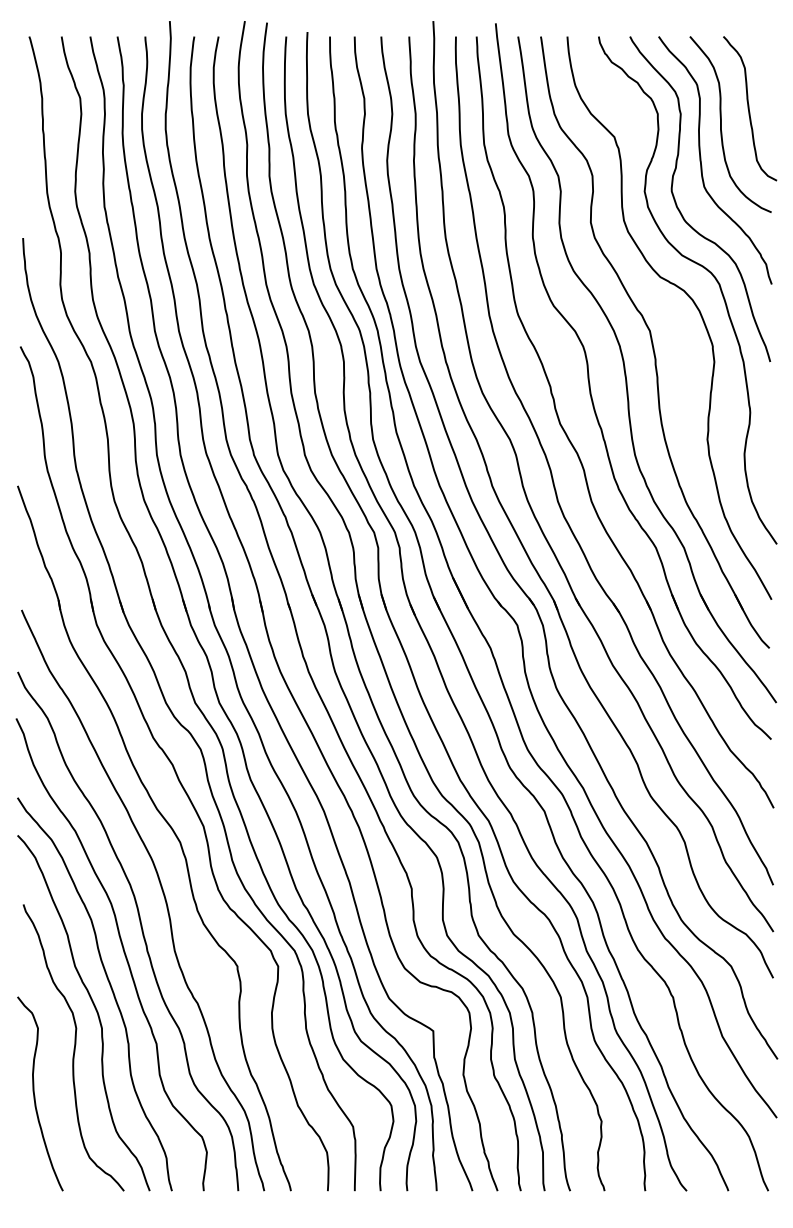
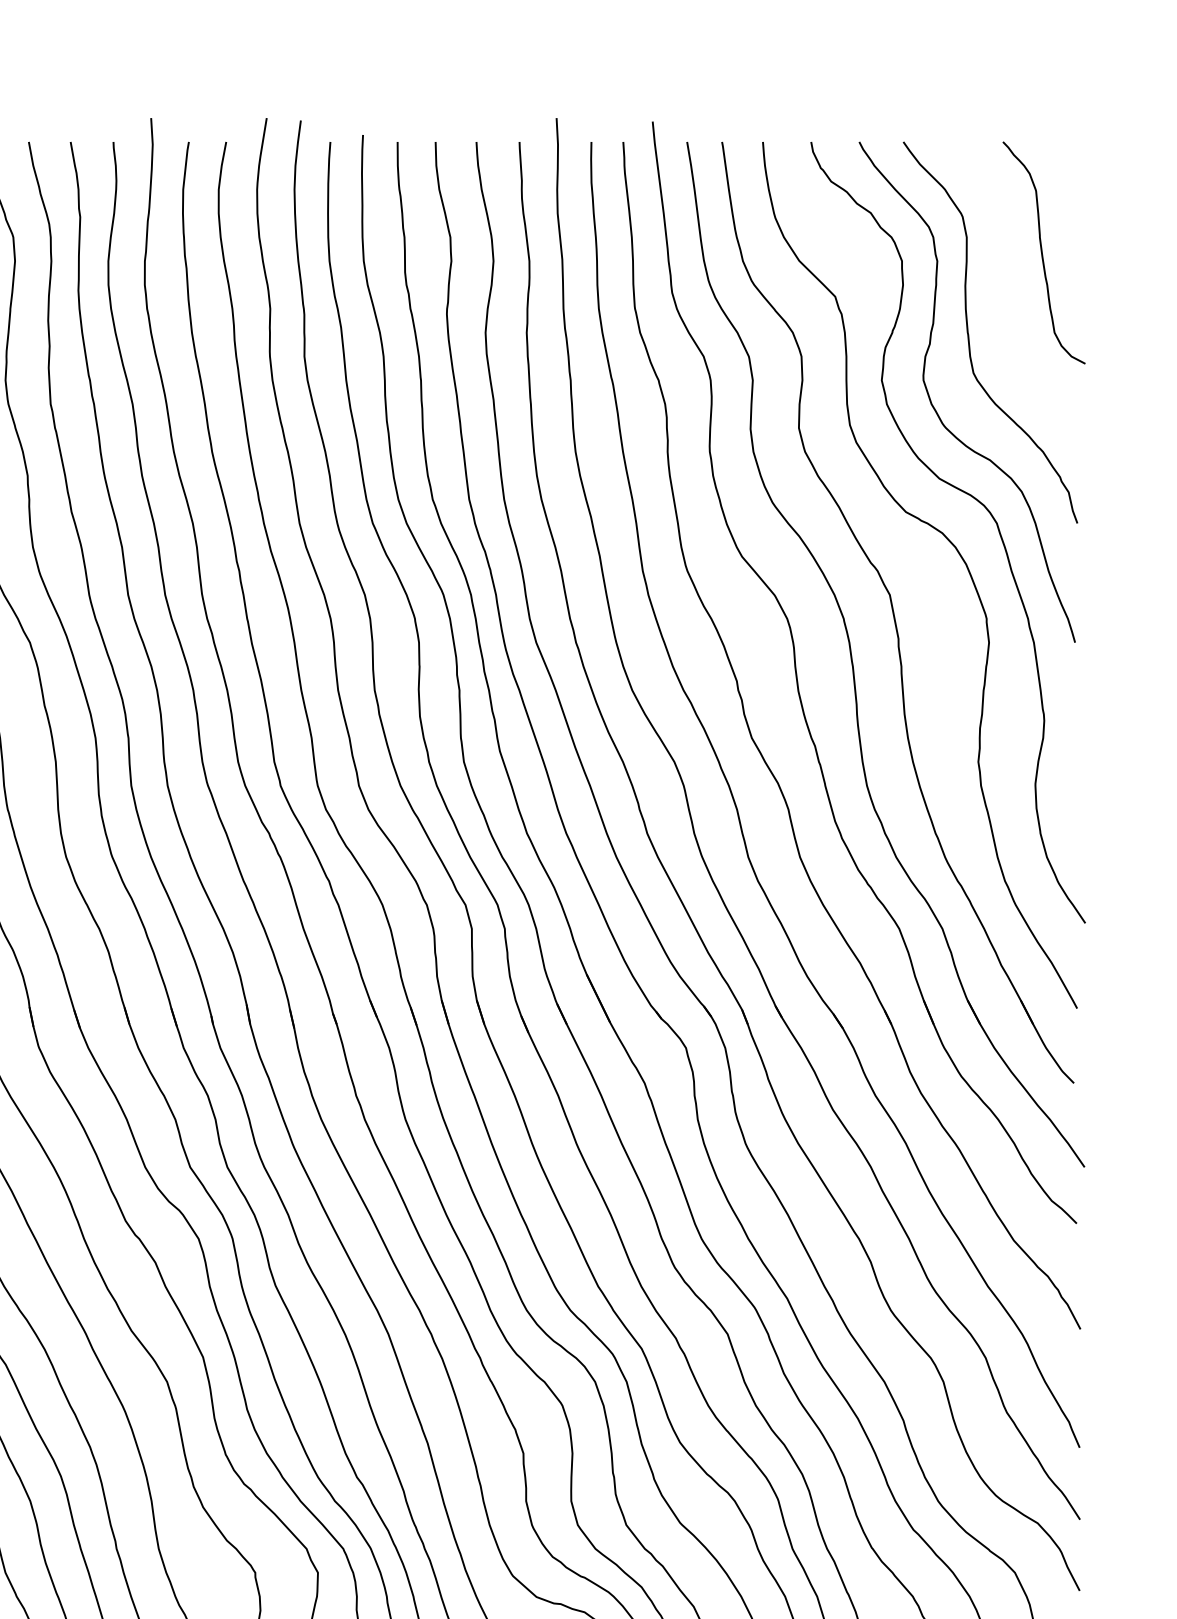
curve: (721, 124) -> (1000, 277), removed

